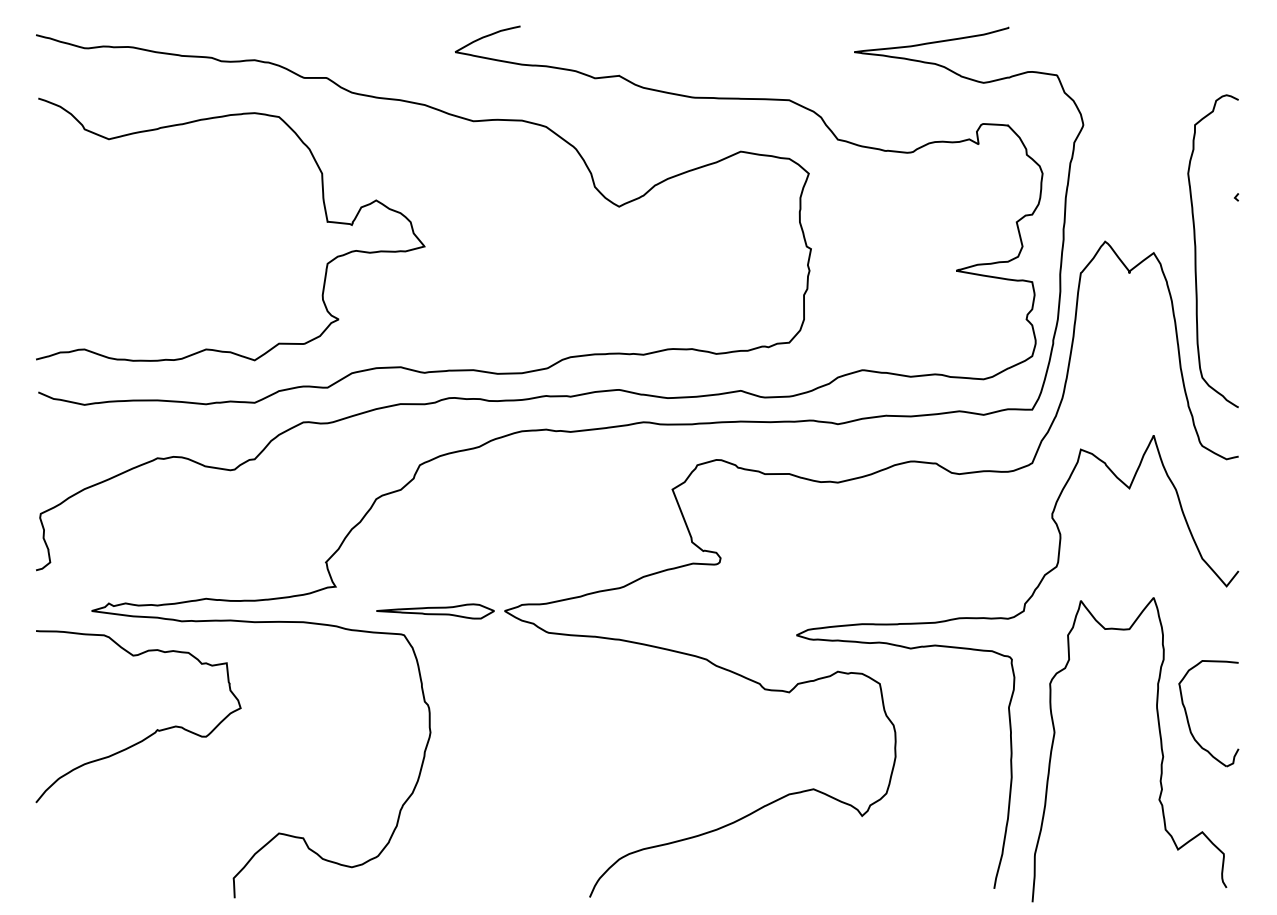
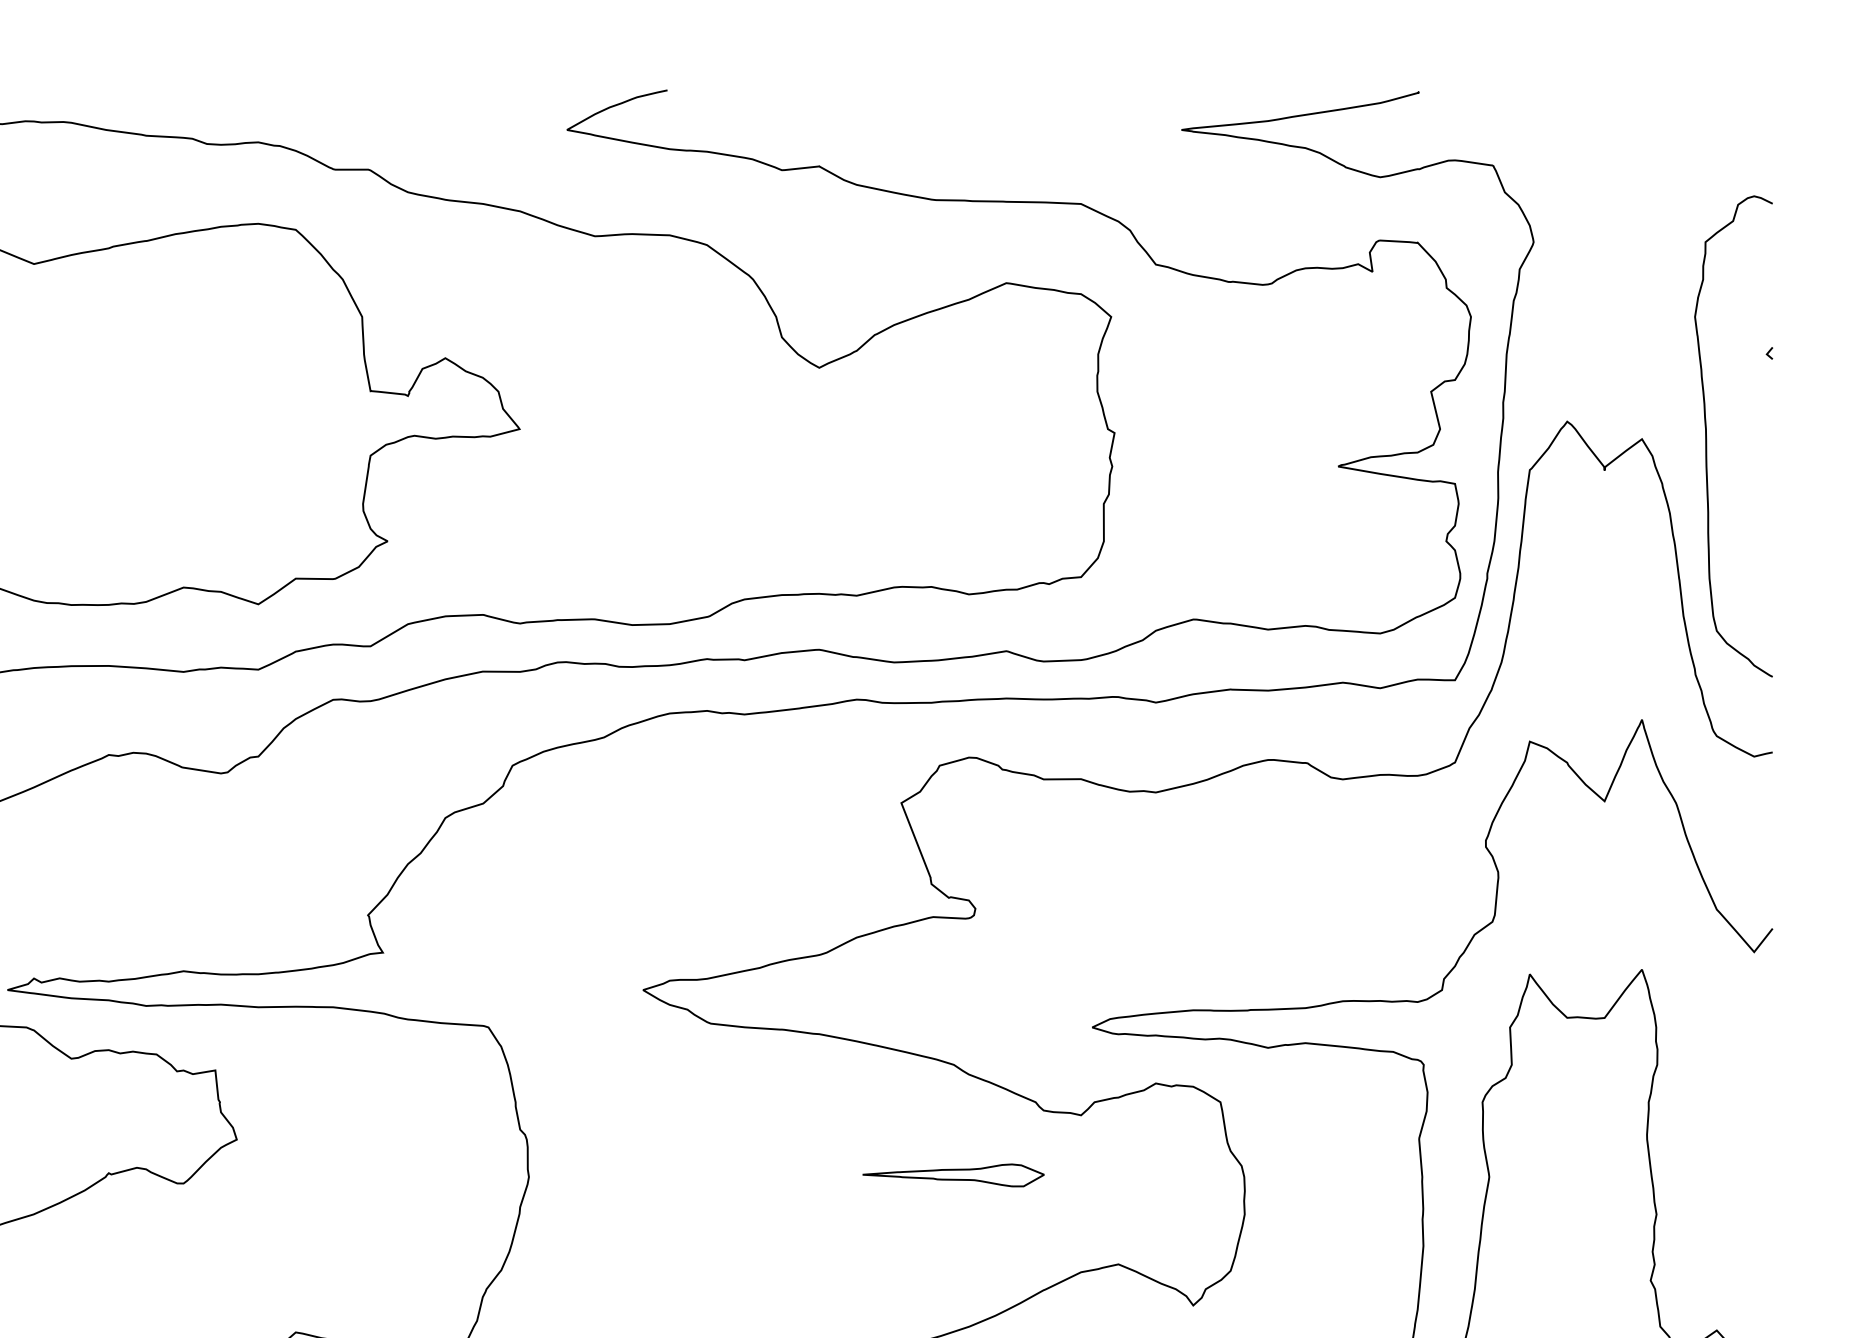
part: (435, 611) -> (953, 1175), moved
part: (1188, 718) -> (1695, 1155), removed

